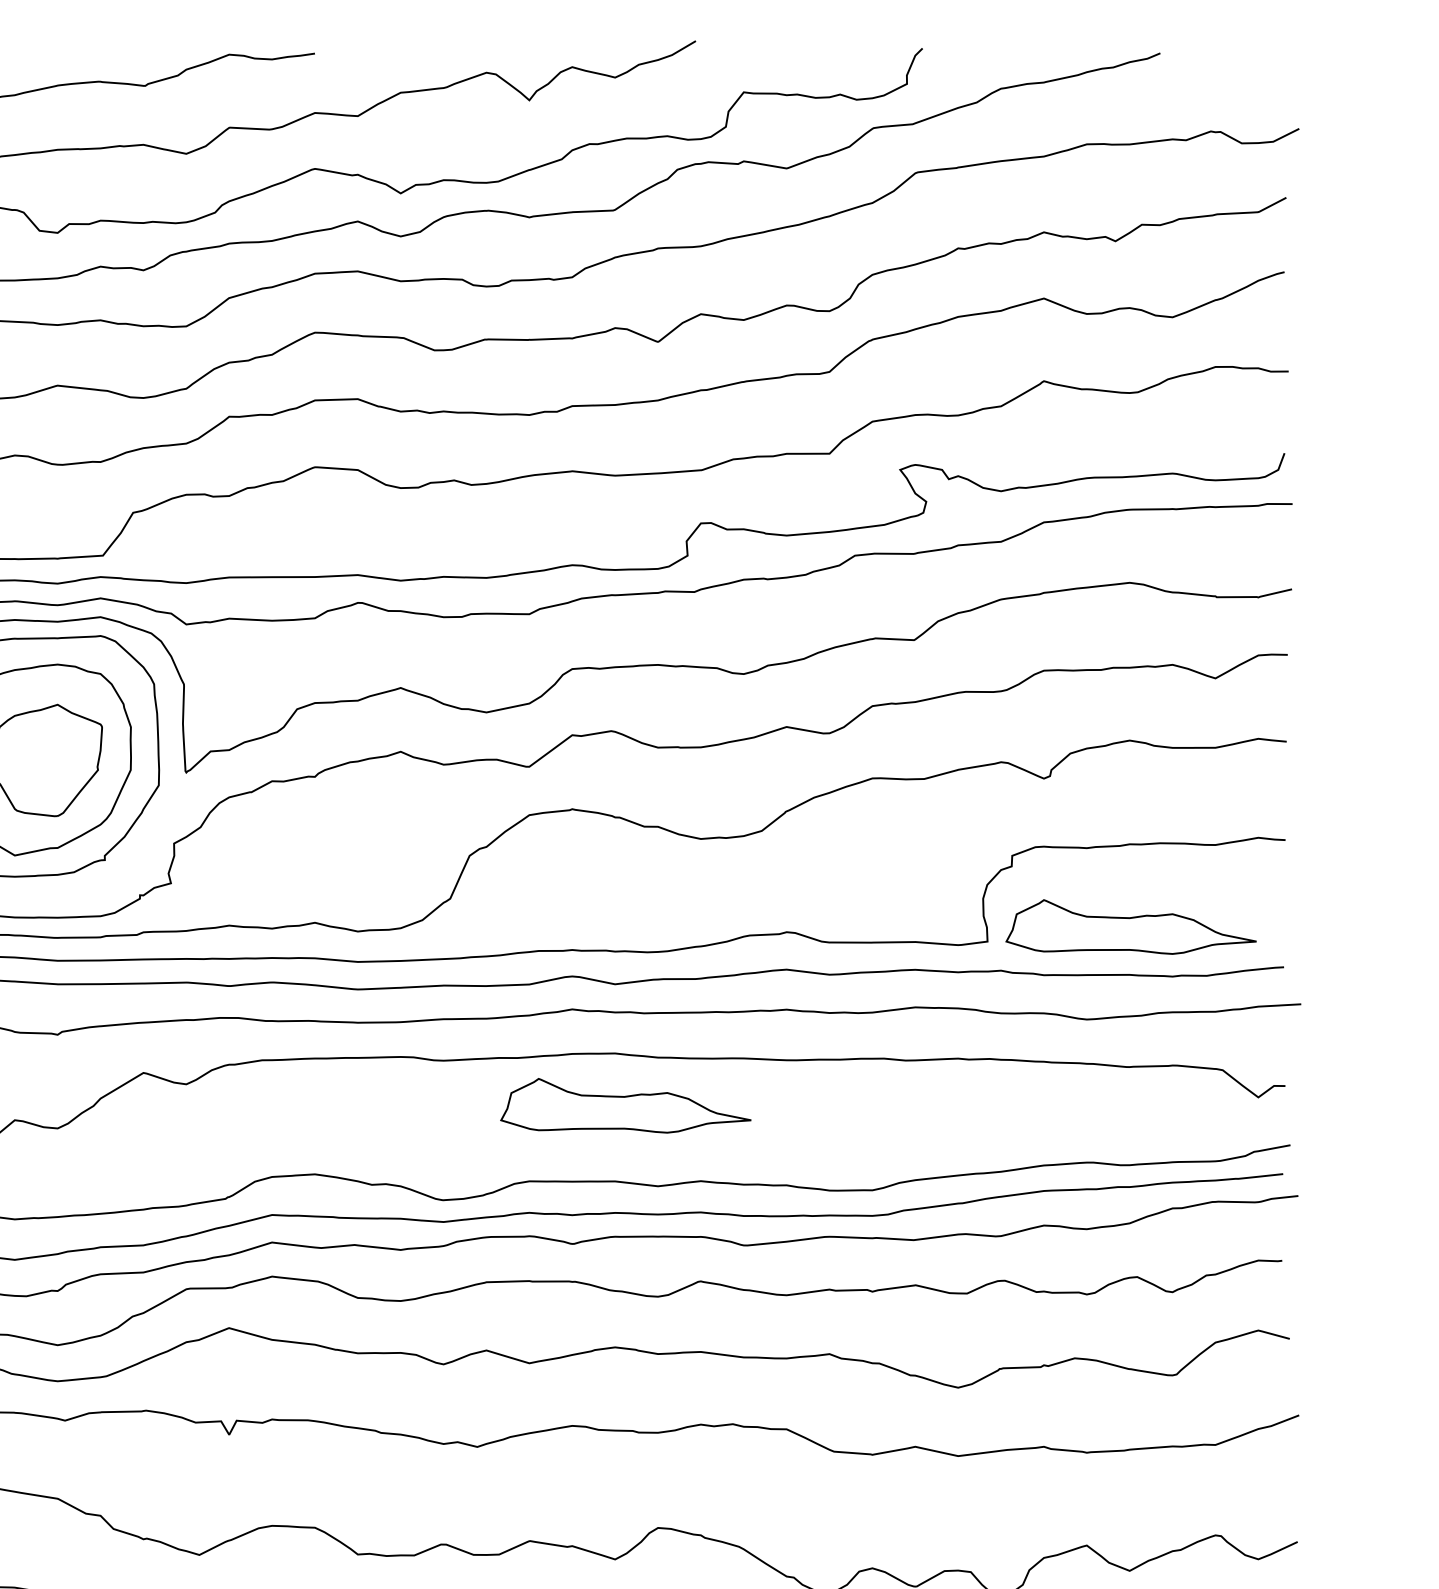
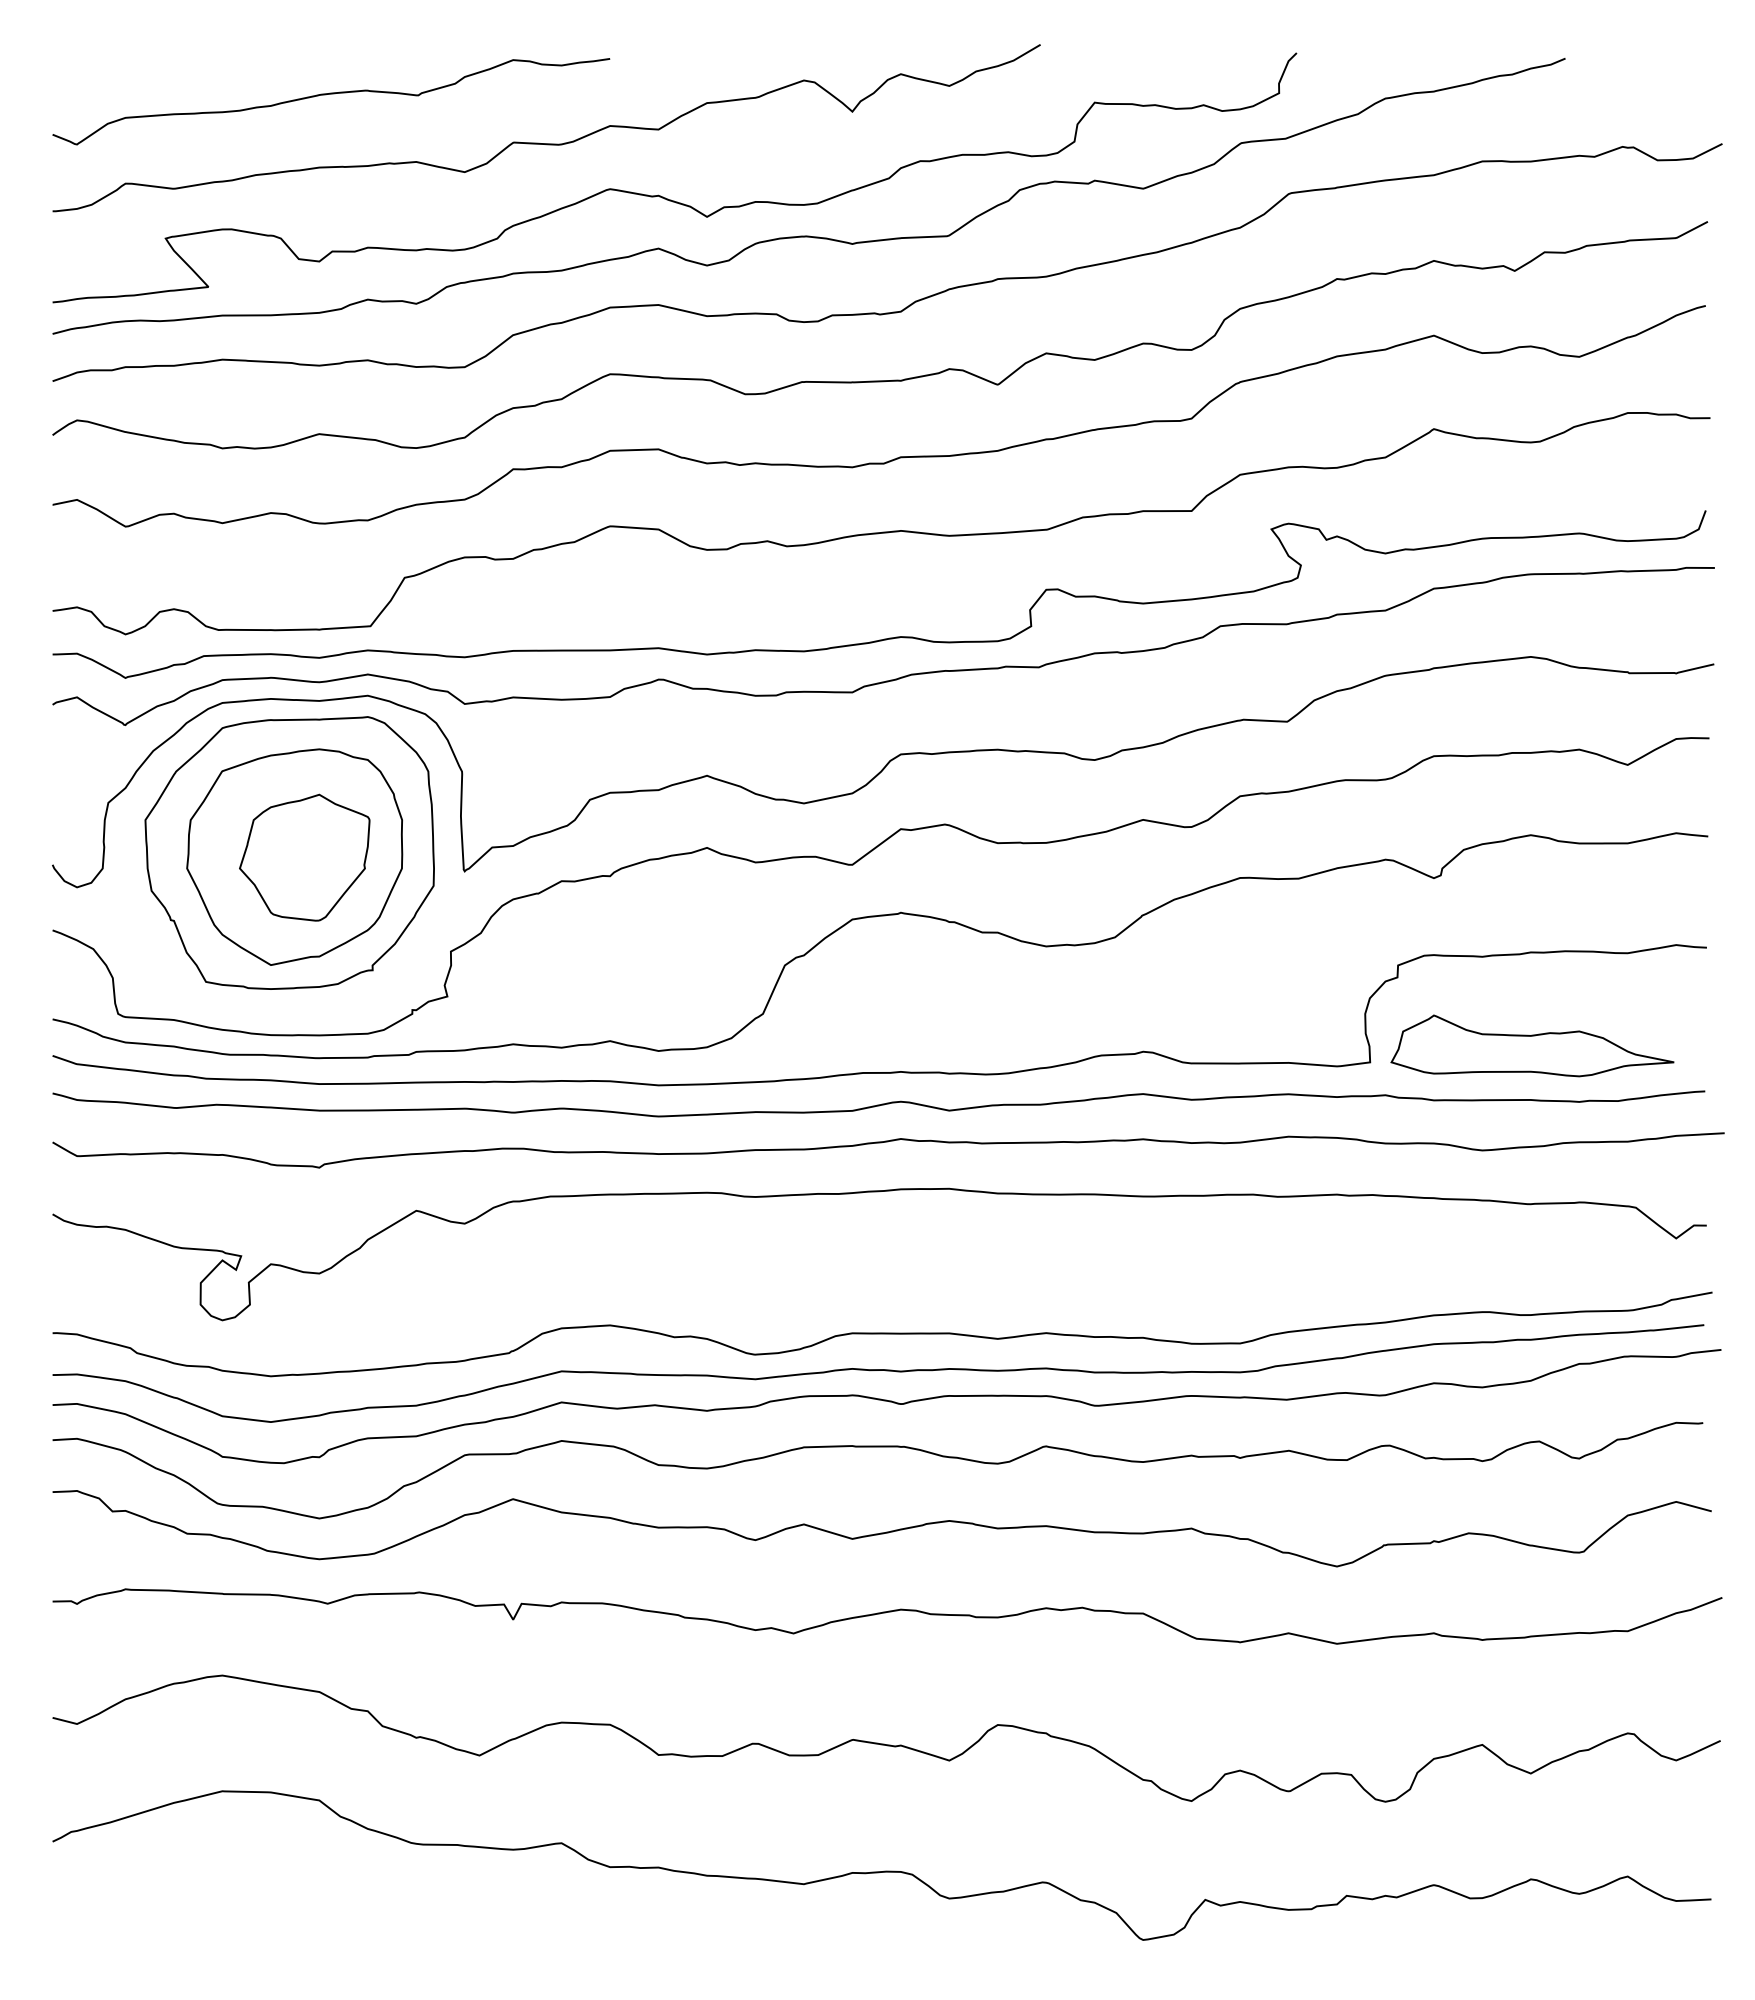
part: (625, 1105) -> (961, 1247), removed

